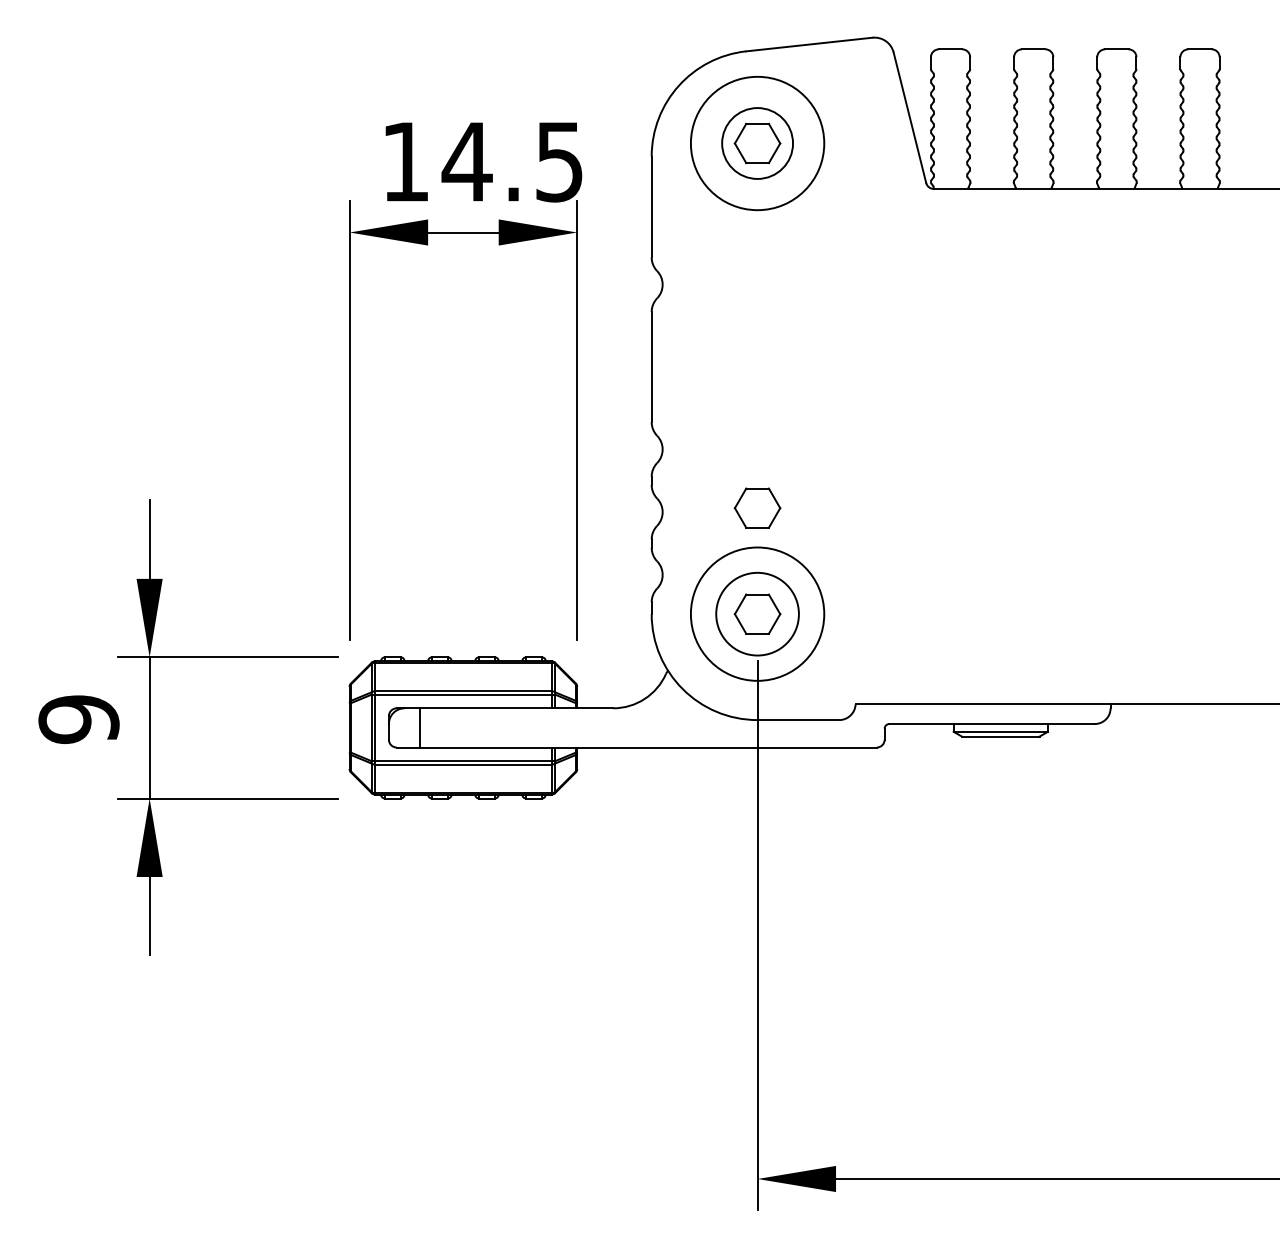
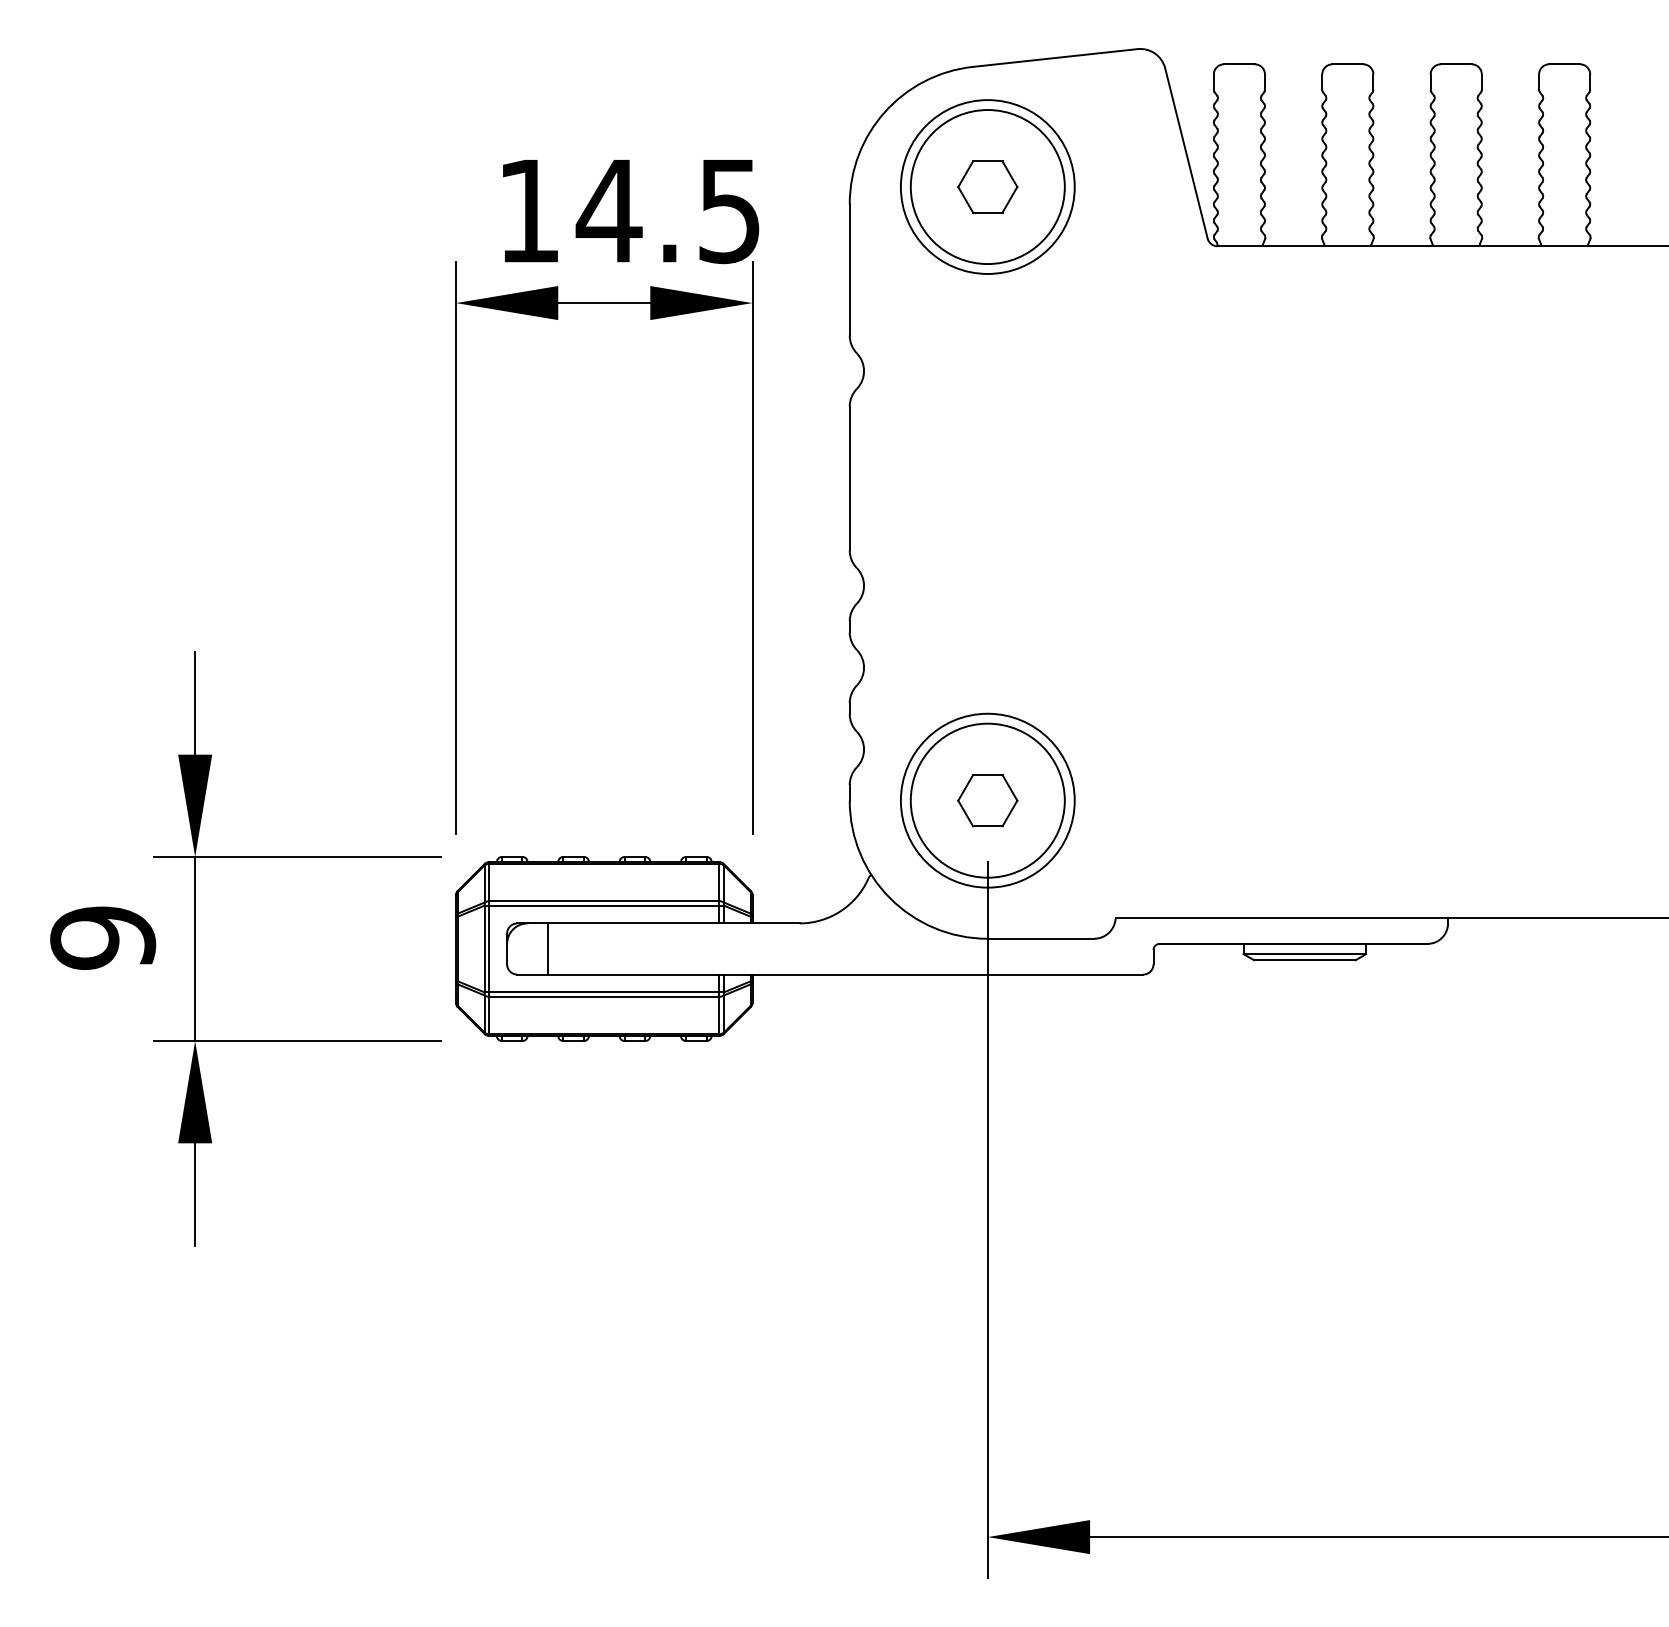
circle: (757, 143) -> (987, 187), size x1.67
part: (757, 507) -> (987, 661), removed
circle: (757, 614) -> (987, 801), size x1.43

